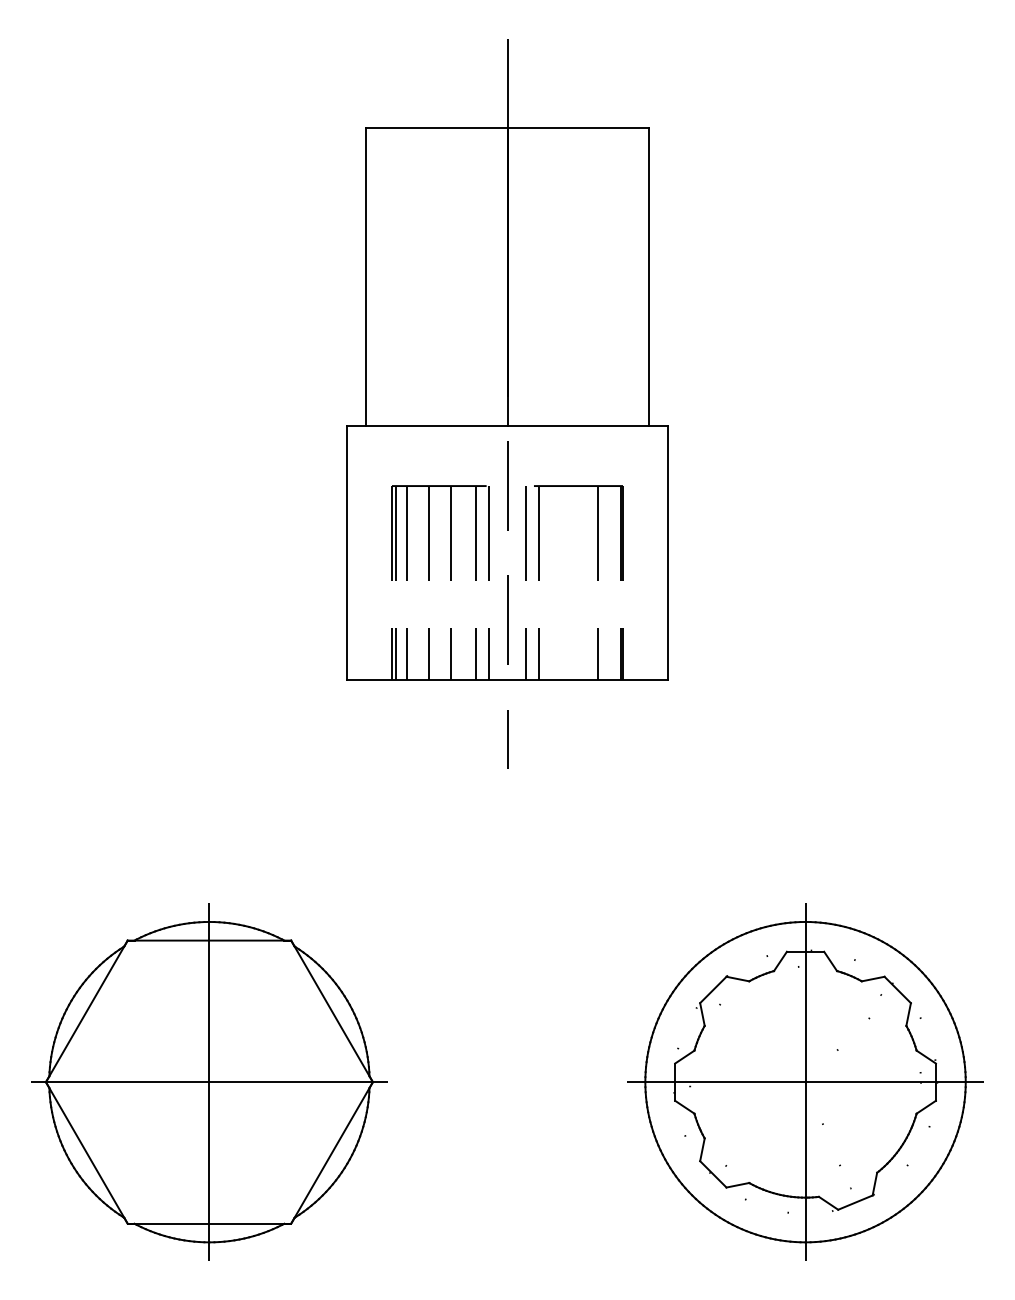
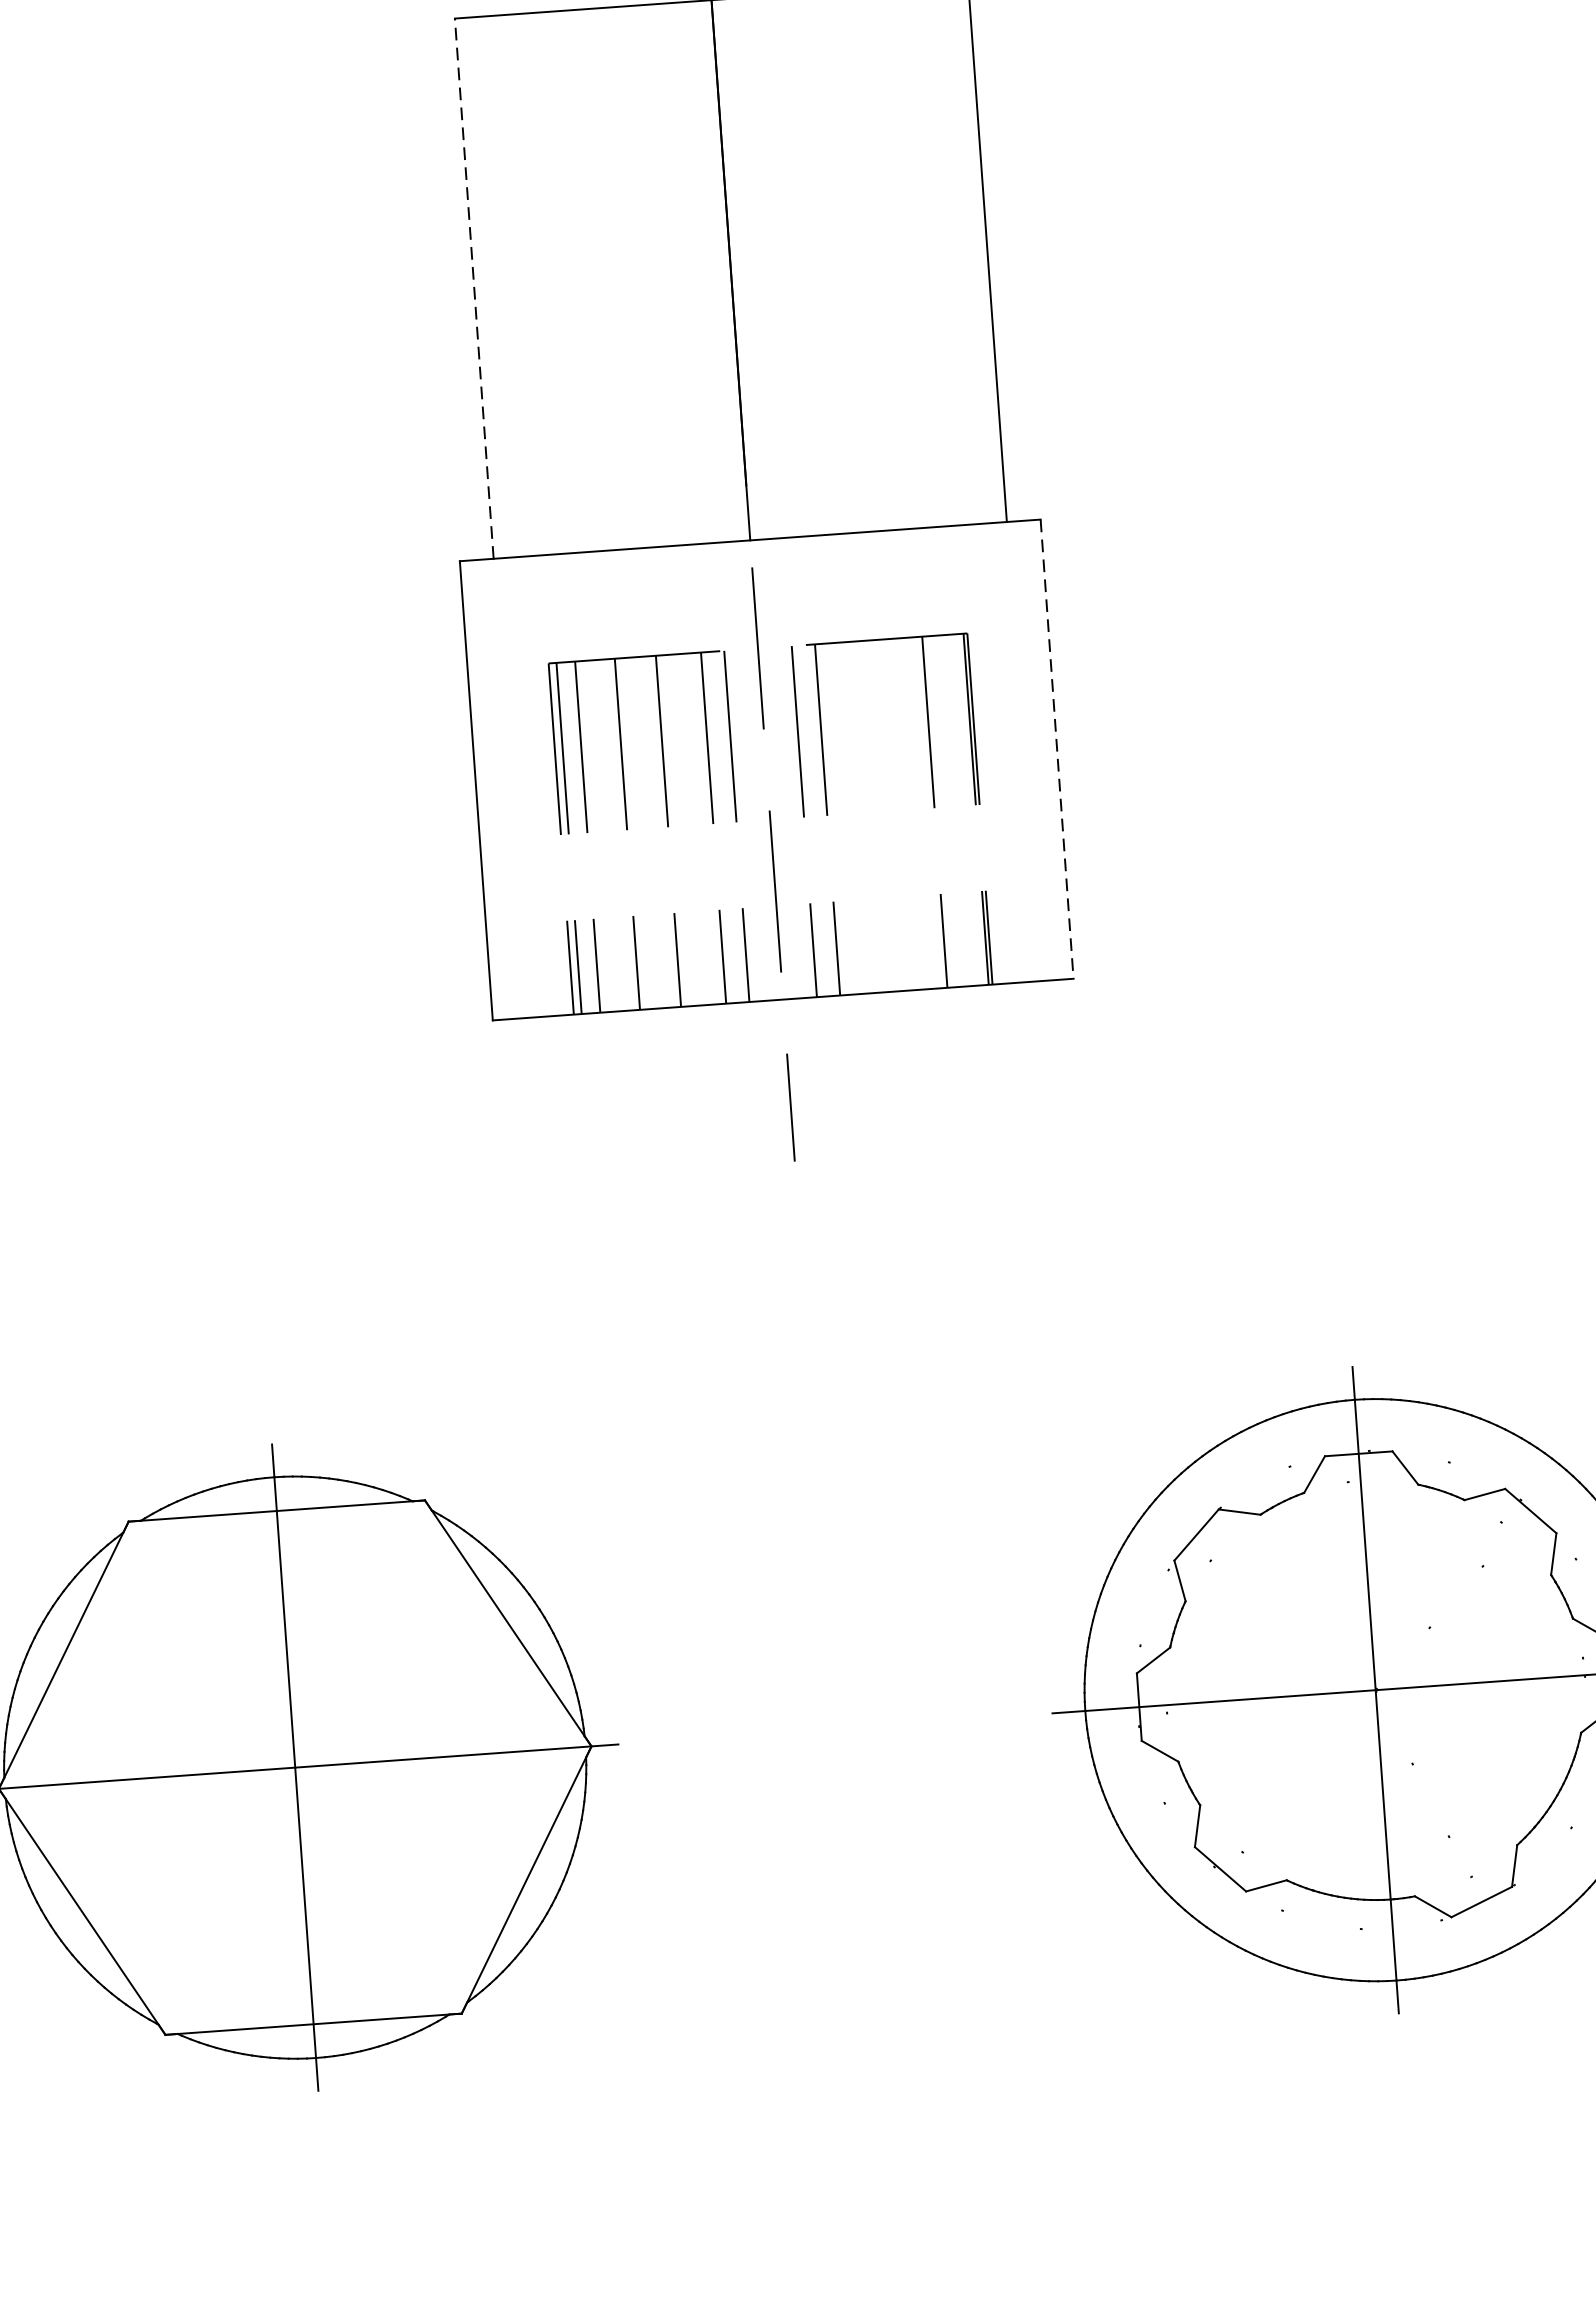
line: (365, 276) -> (473, 287), solid -> dashed
line: (667, 553) -> (1056, 749), solid -> dashed

